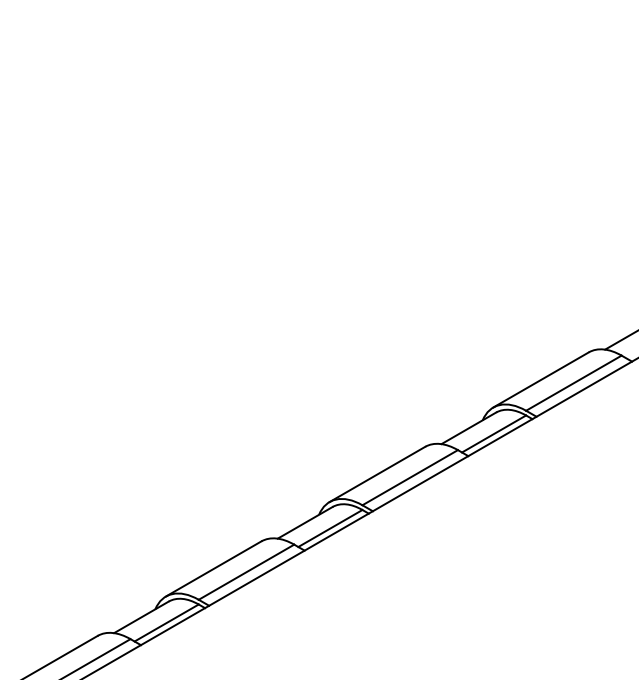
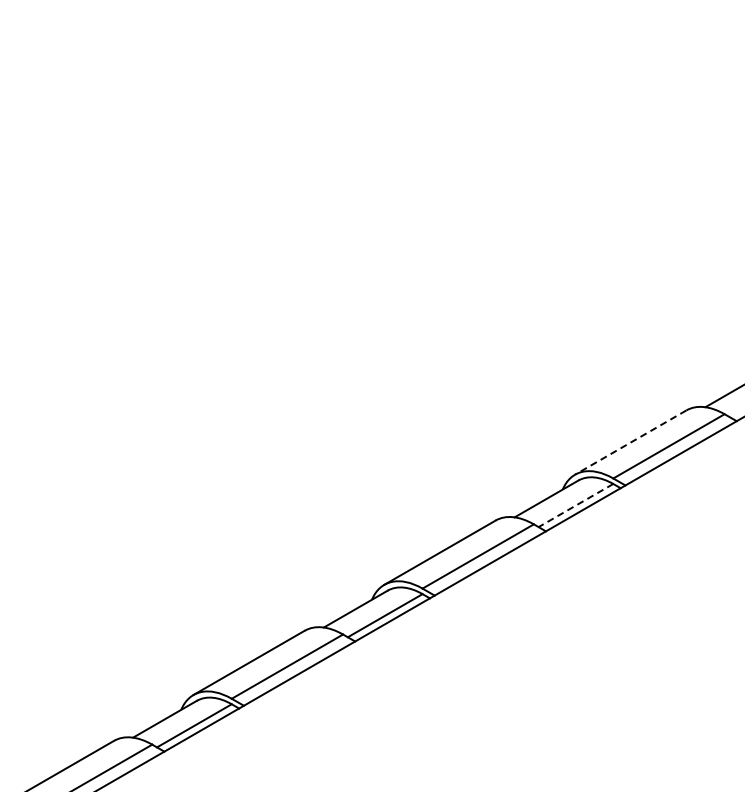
line: (540, 379) -> (630, 442), solid -> dashed
line: (493, 433) -> (575, 505), solid -> dashed

